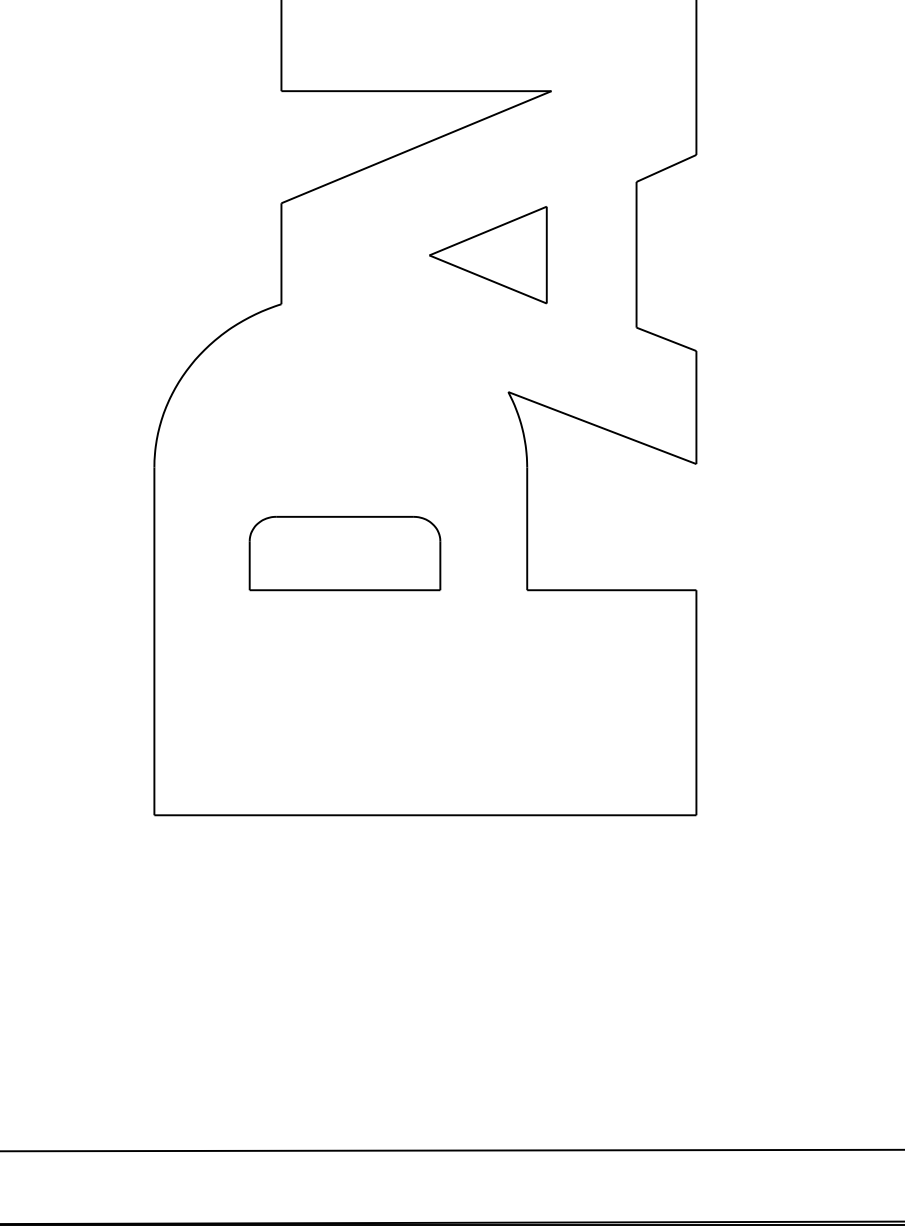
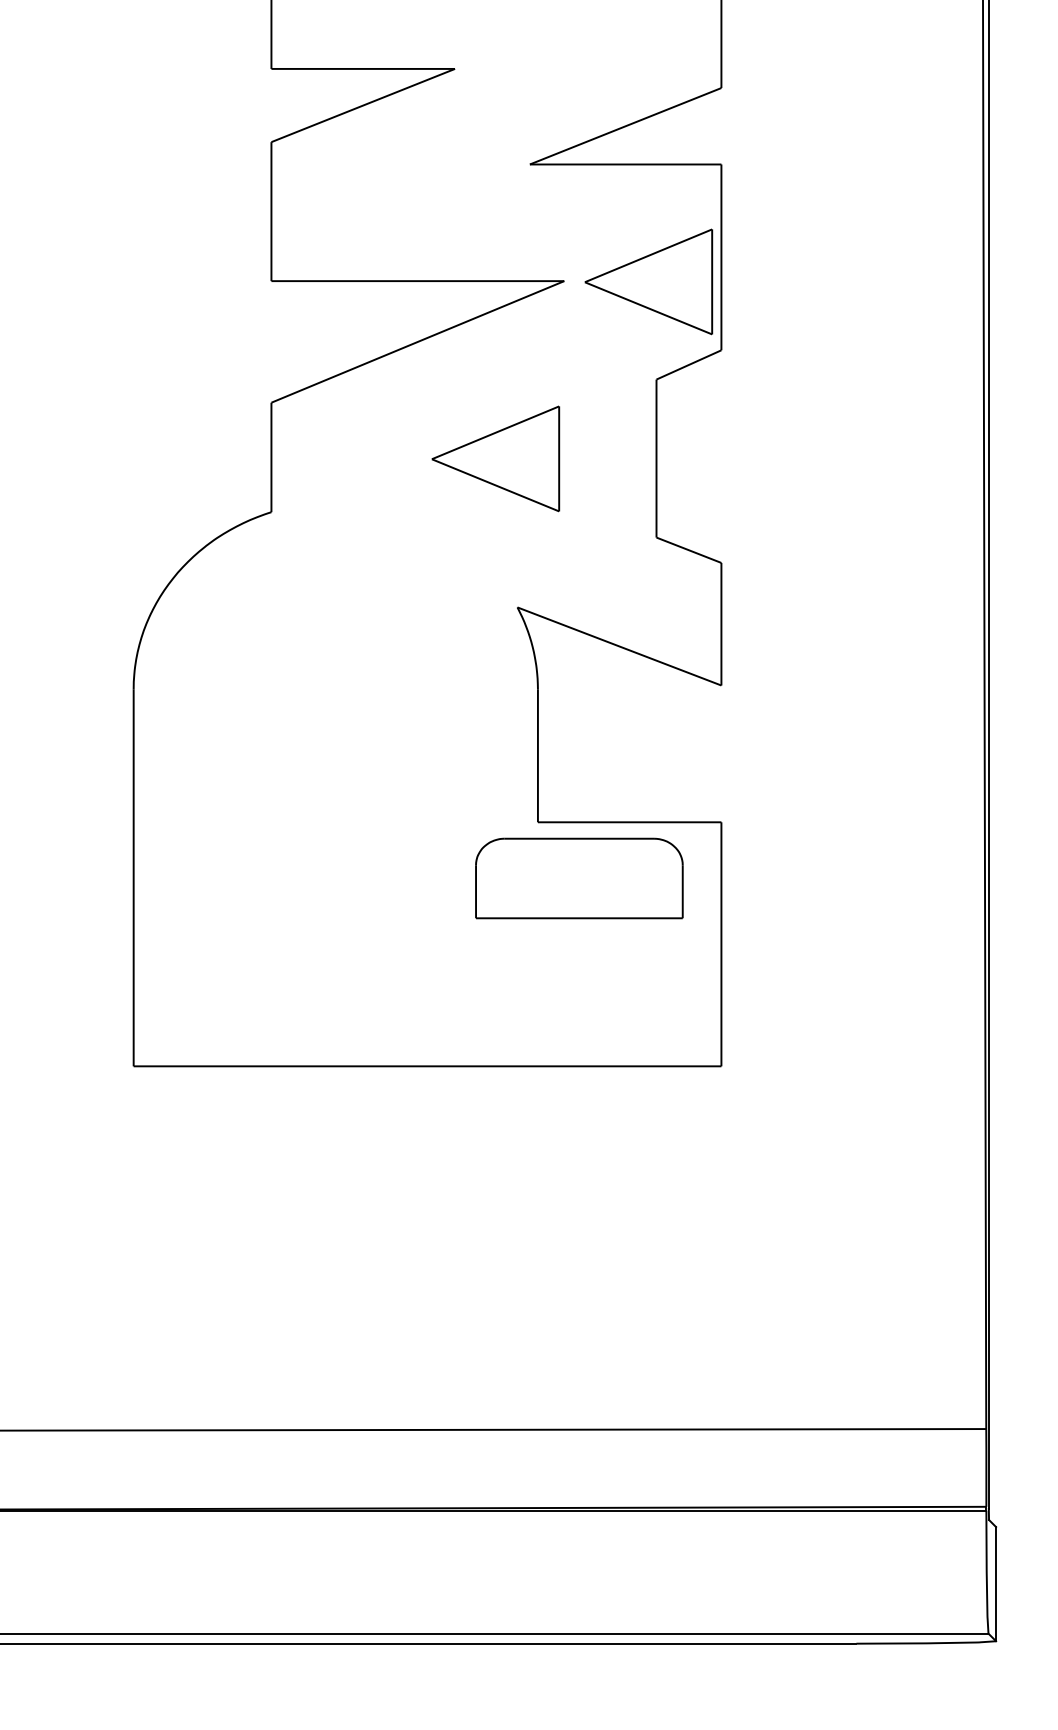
part: (629, 91) -> (648, 281), added
part: (345, 553) -> (579, 878), moved

